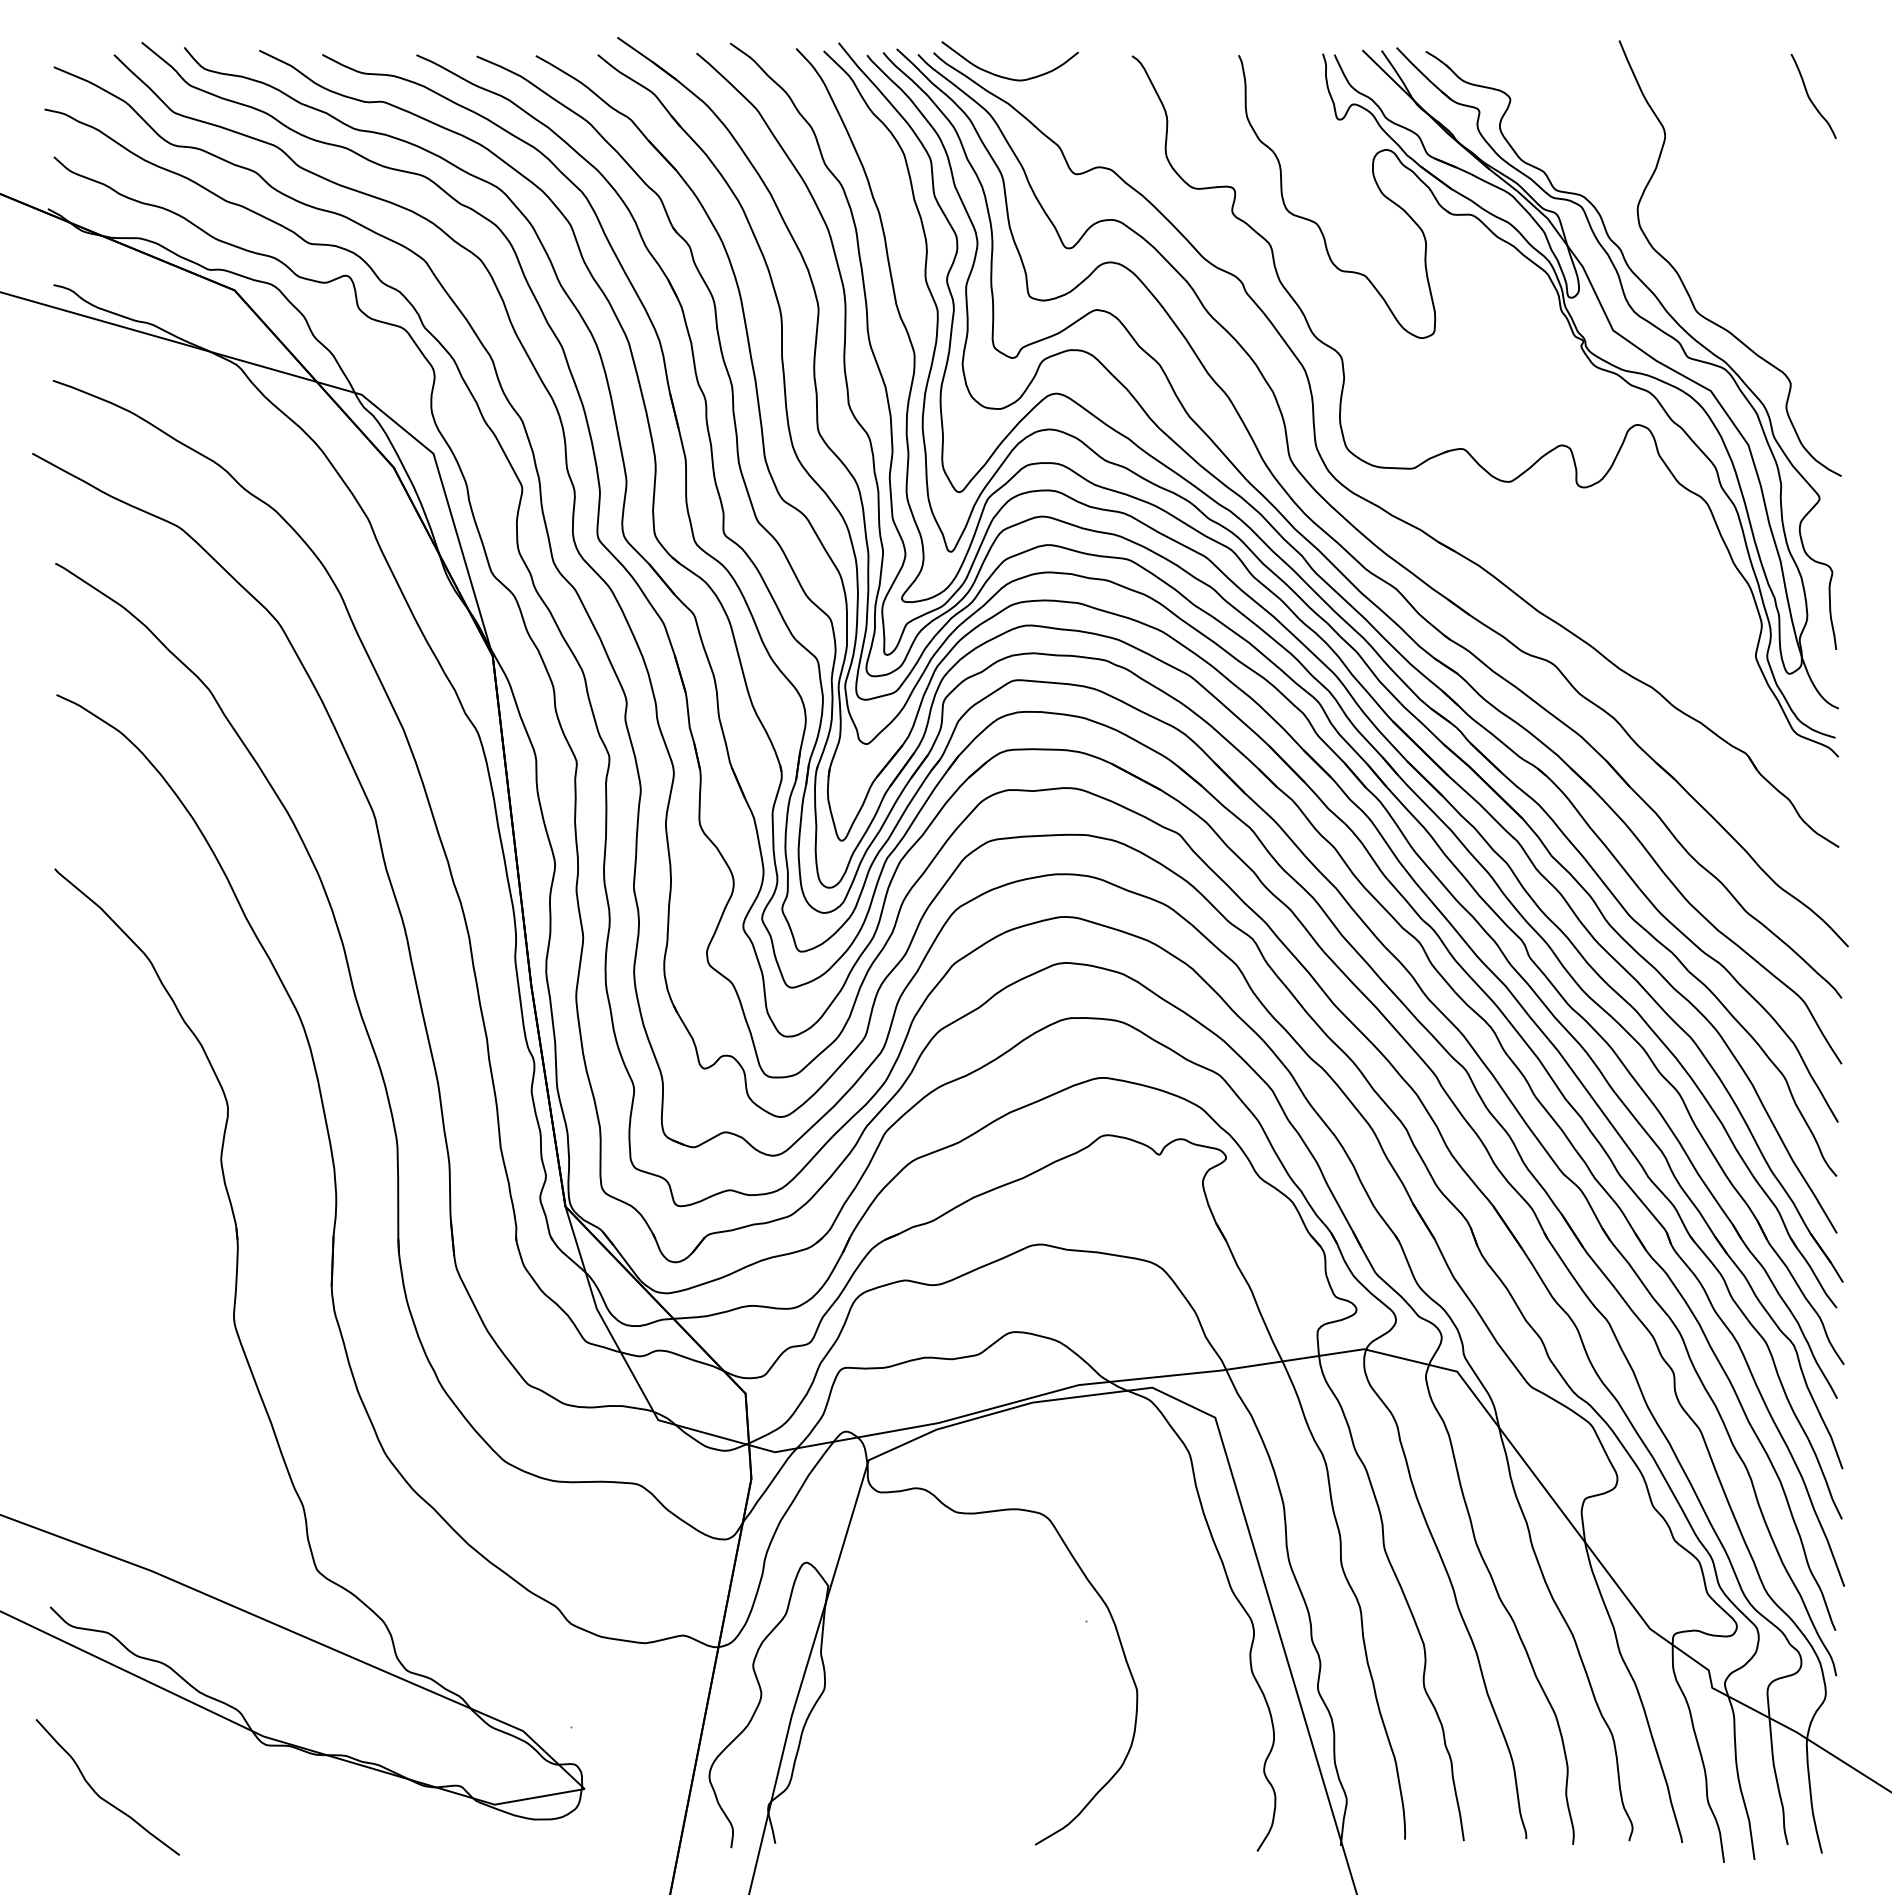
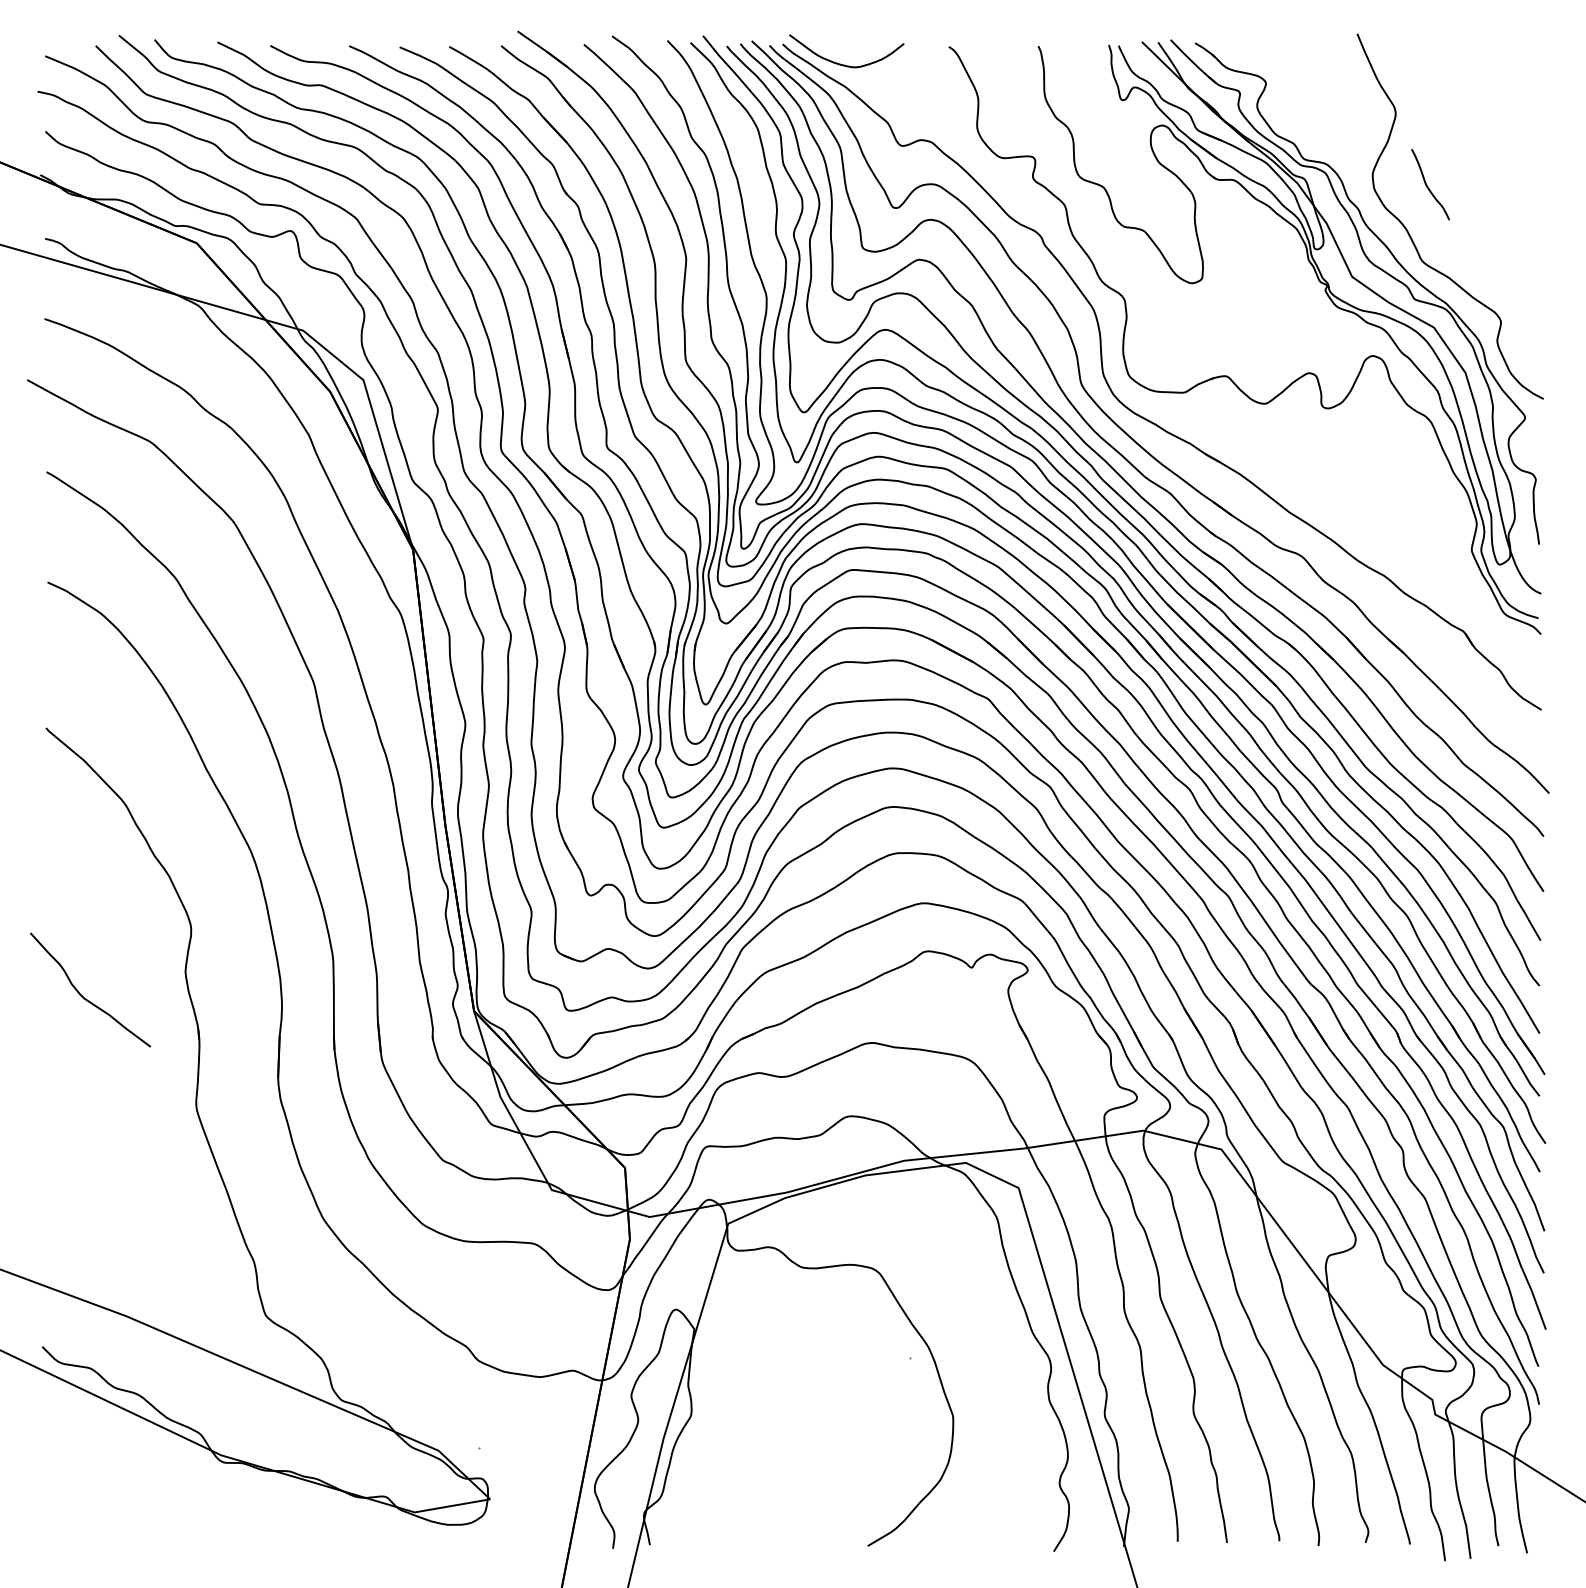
curve: (1810, 98) -> (1427, 186), moved
curve: (102, 1797) -> (86, 998), moved

